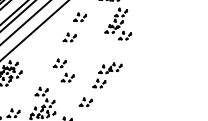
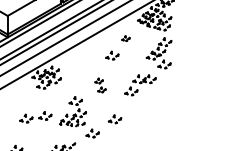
part: (79, 17) -> (125, 38), size x0.6
part: (63, 70) -> (100, 85), size x0.6
part: (107, 75) -> (140, 85), moved

